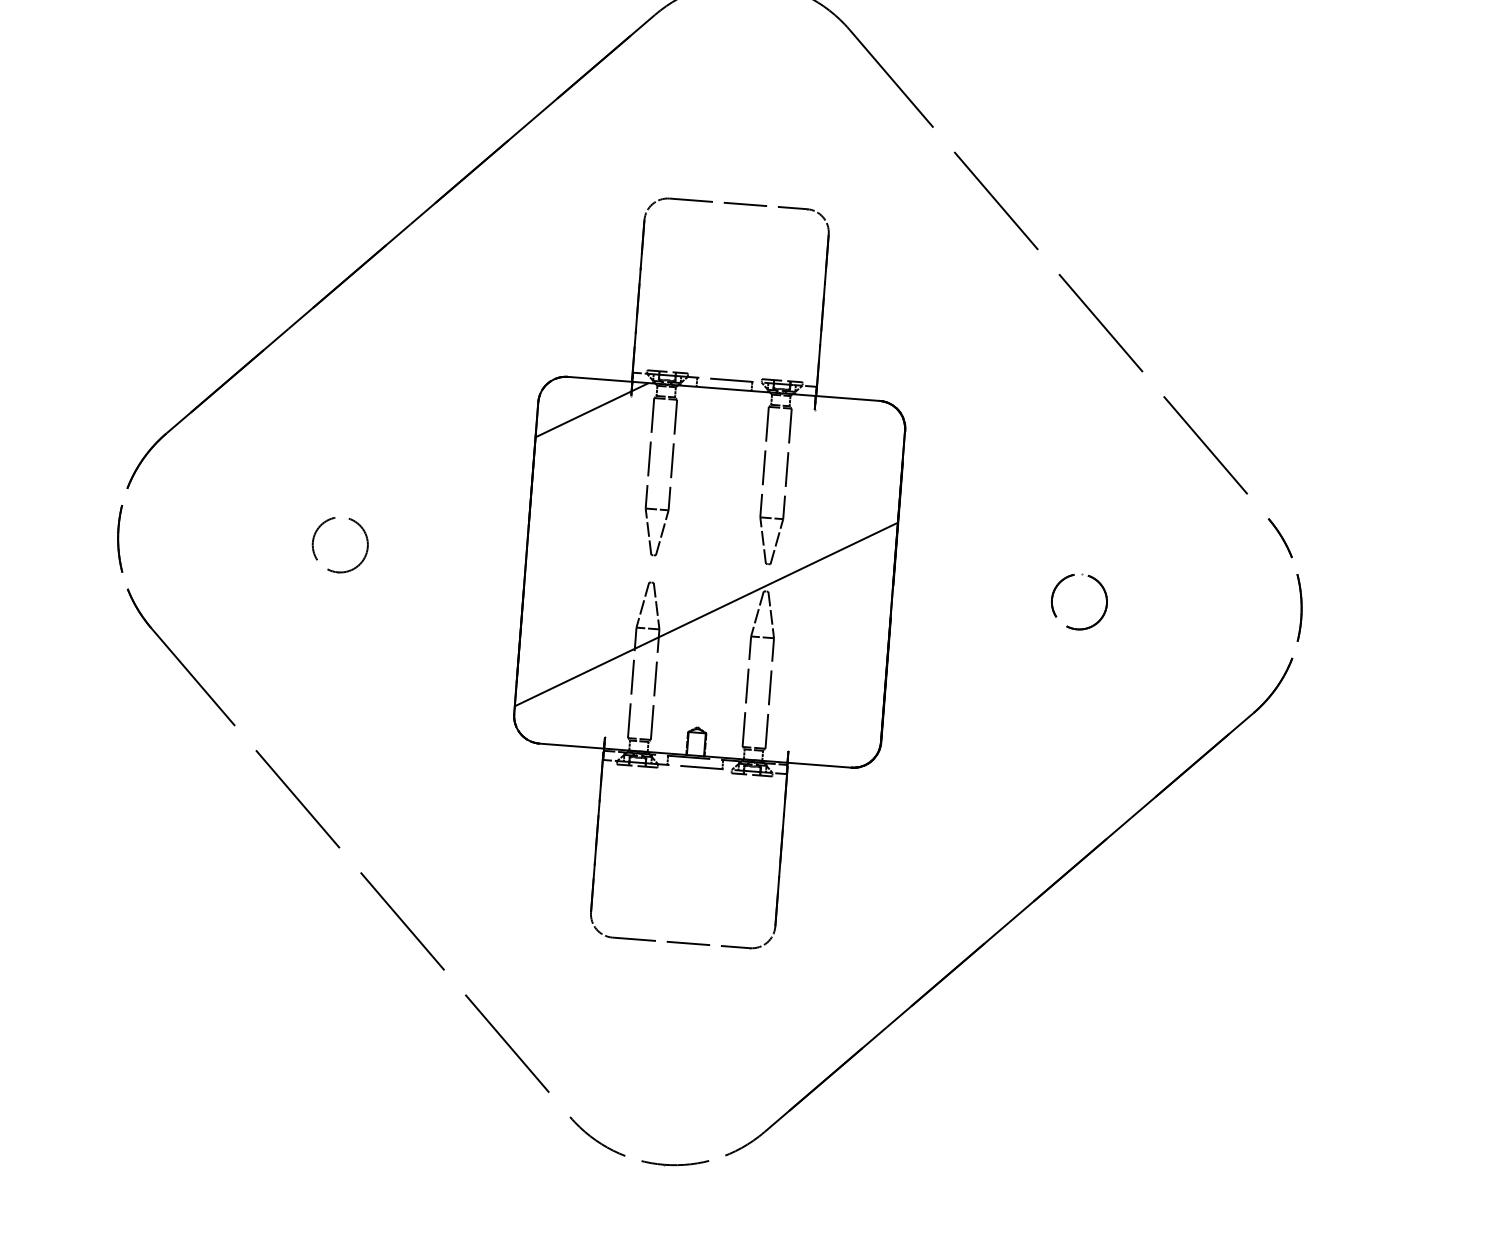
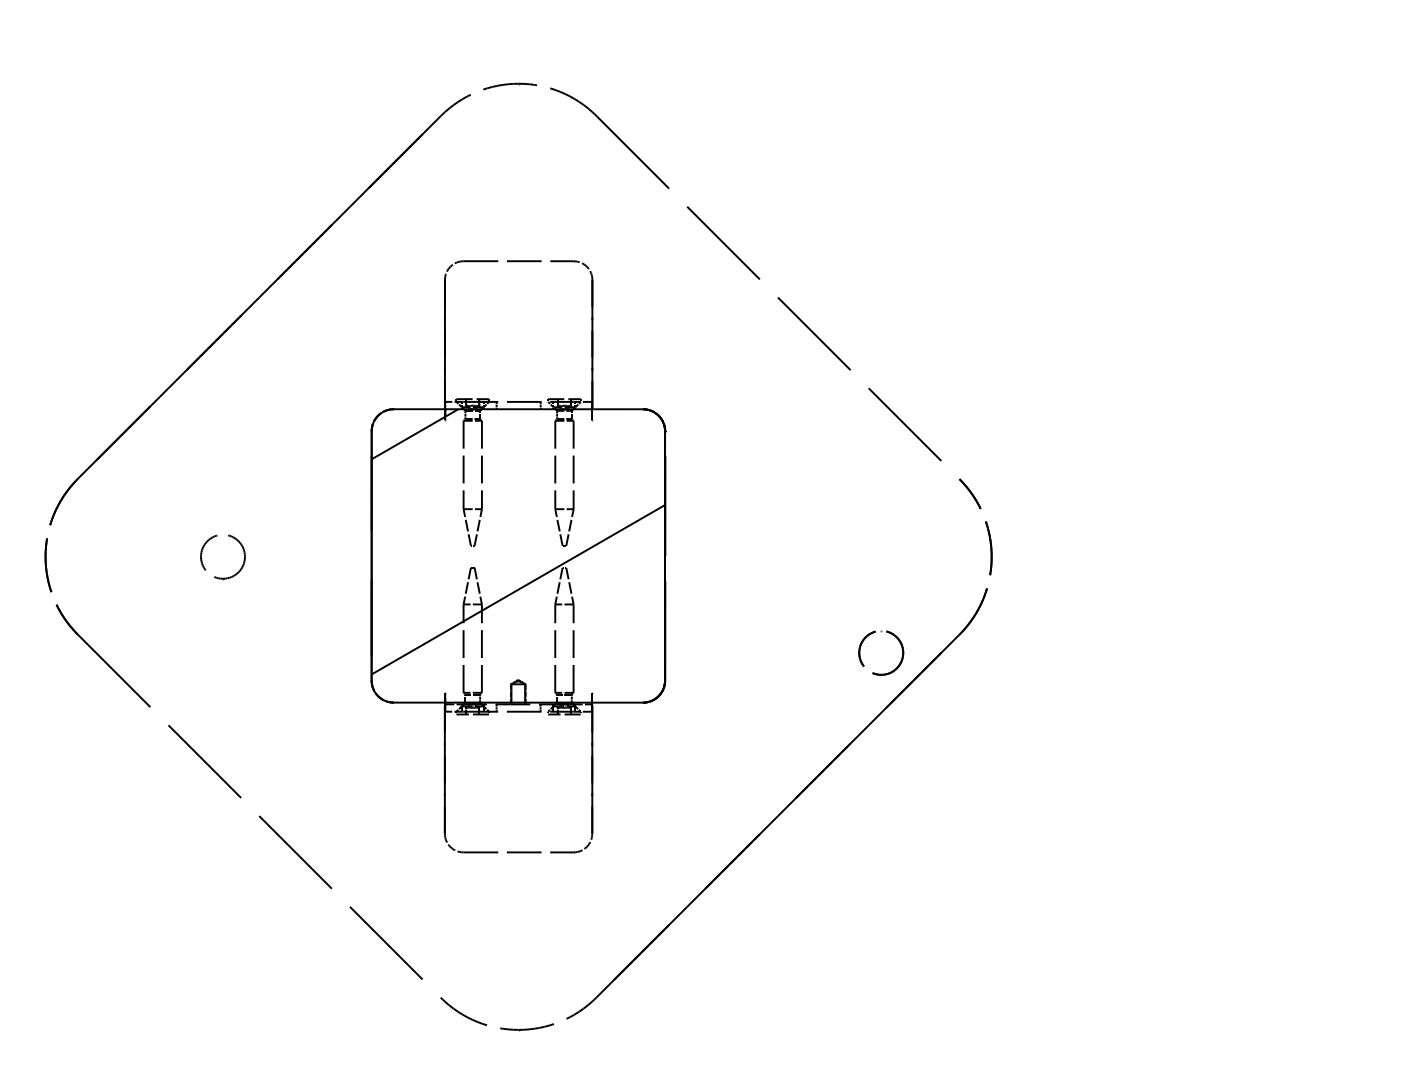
part: (1081, 576) -> (881, 632), moved

